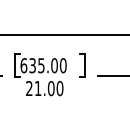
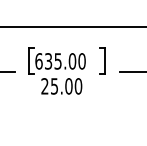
text: (38, 88) -> (54, 86), 21.00 -> 25.00

